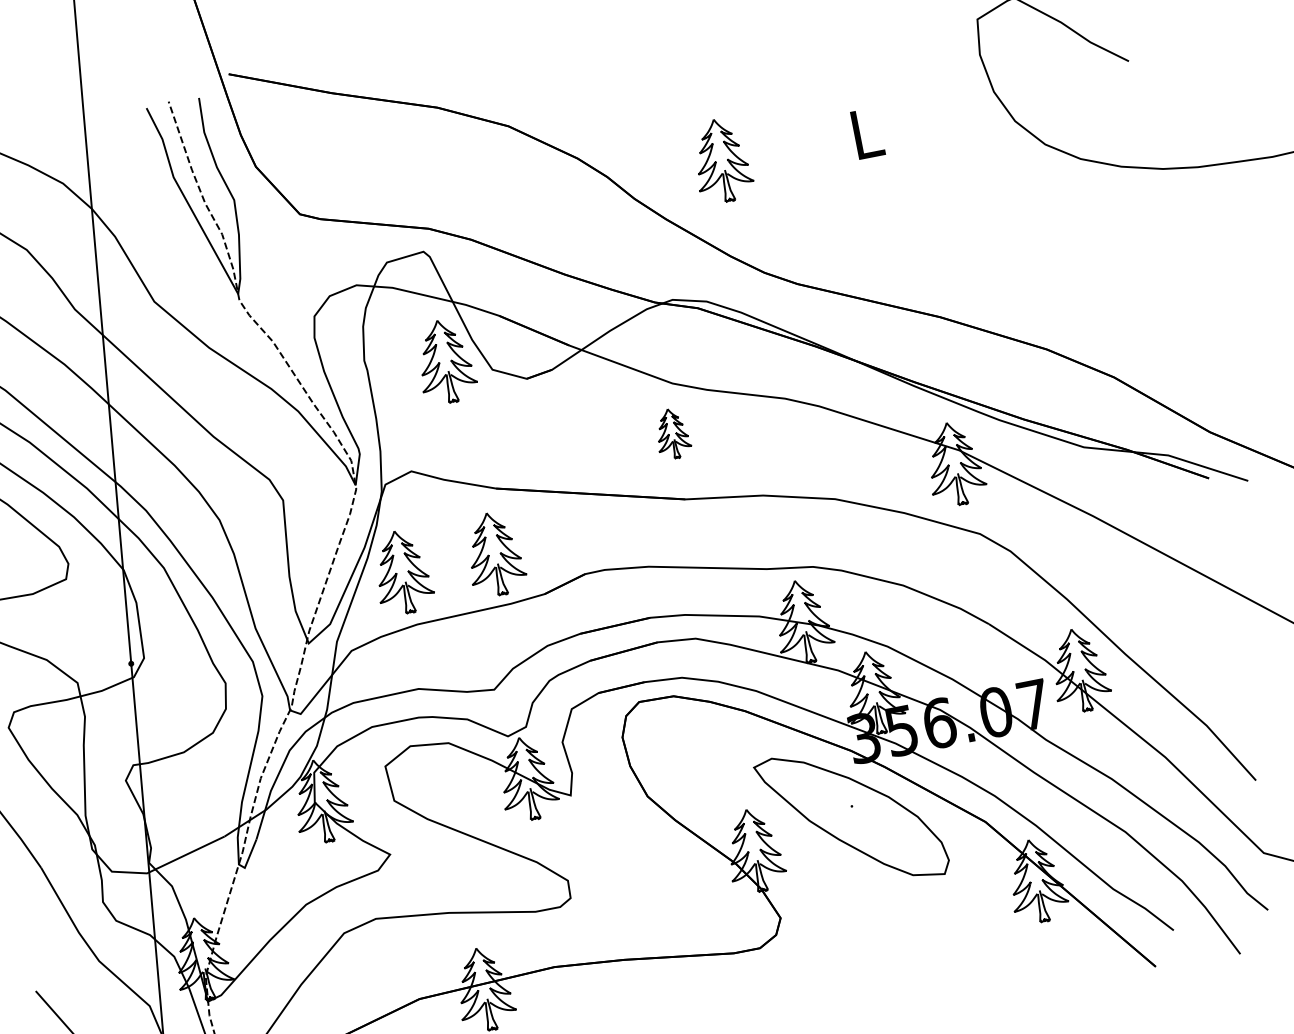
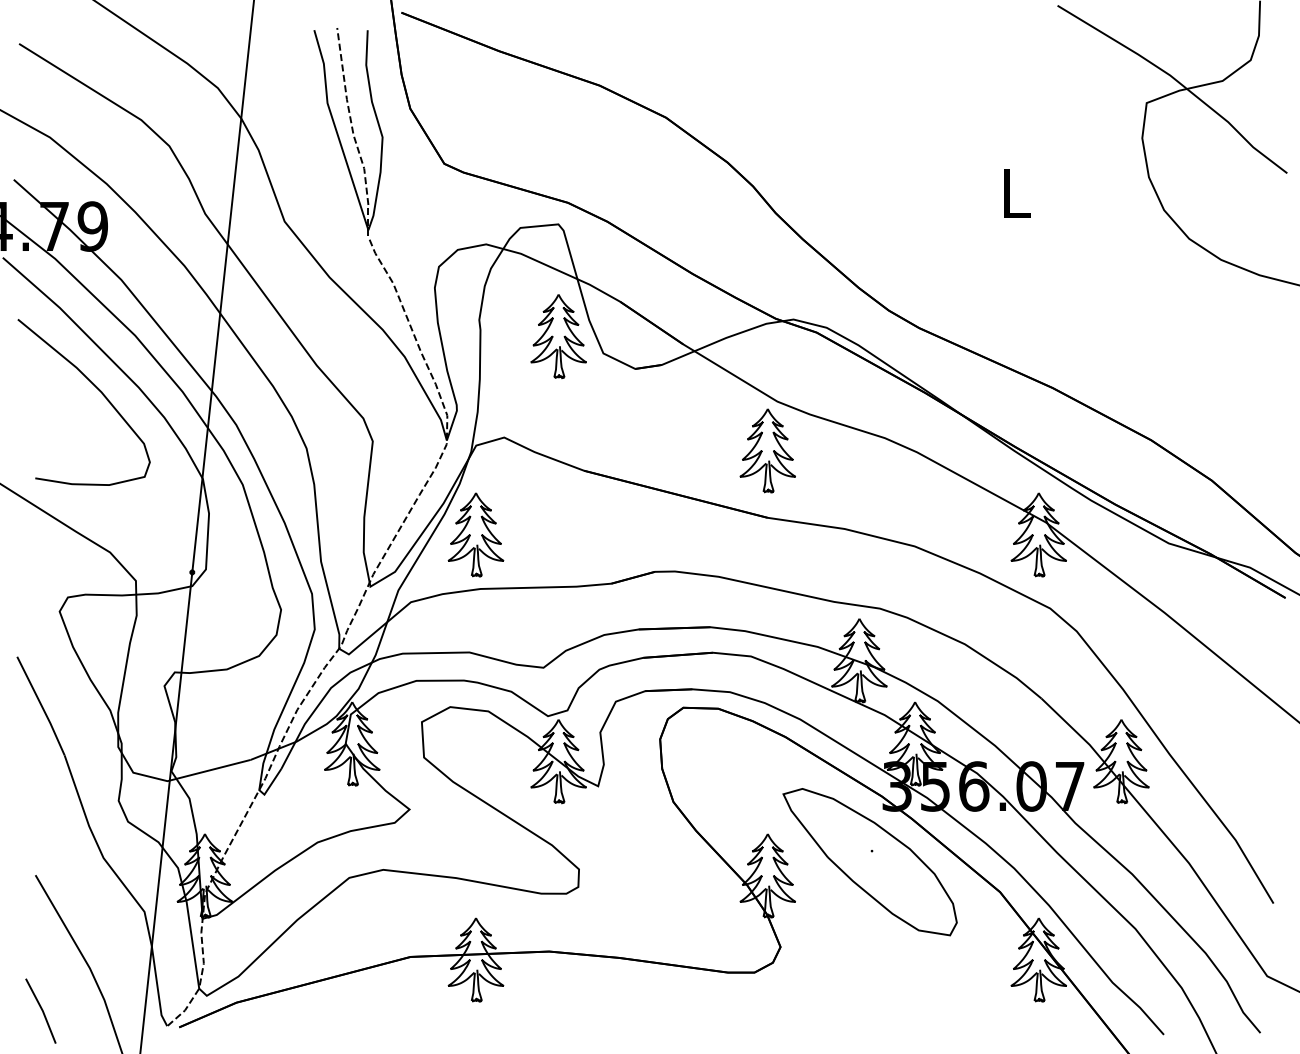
part: (721, 160) -> (868, 192), removed
part: (672, 433) -> (767, 450), size x1.67
part: (494, 553) -> (569, 534), removed

